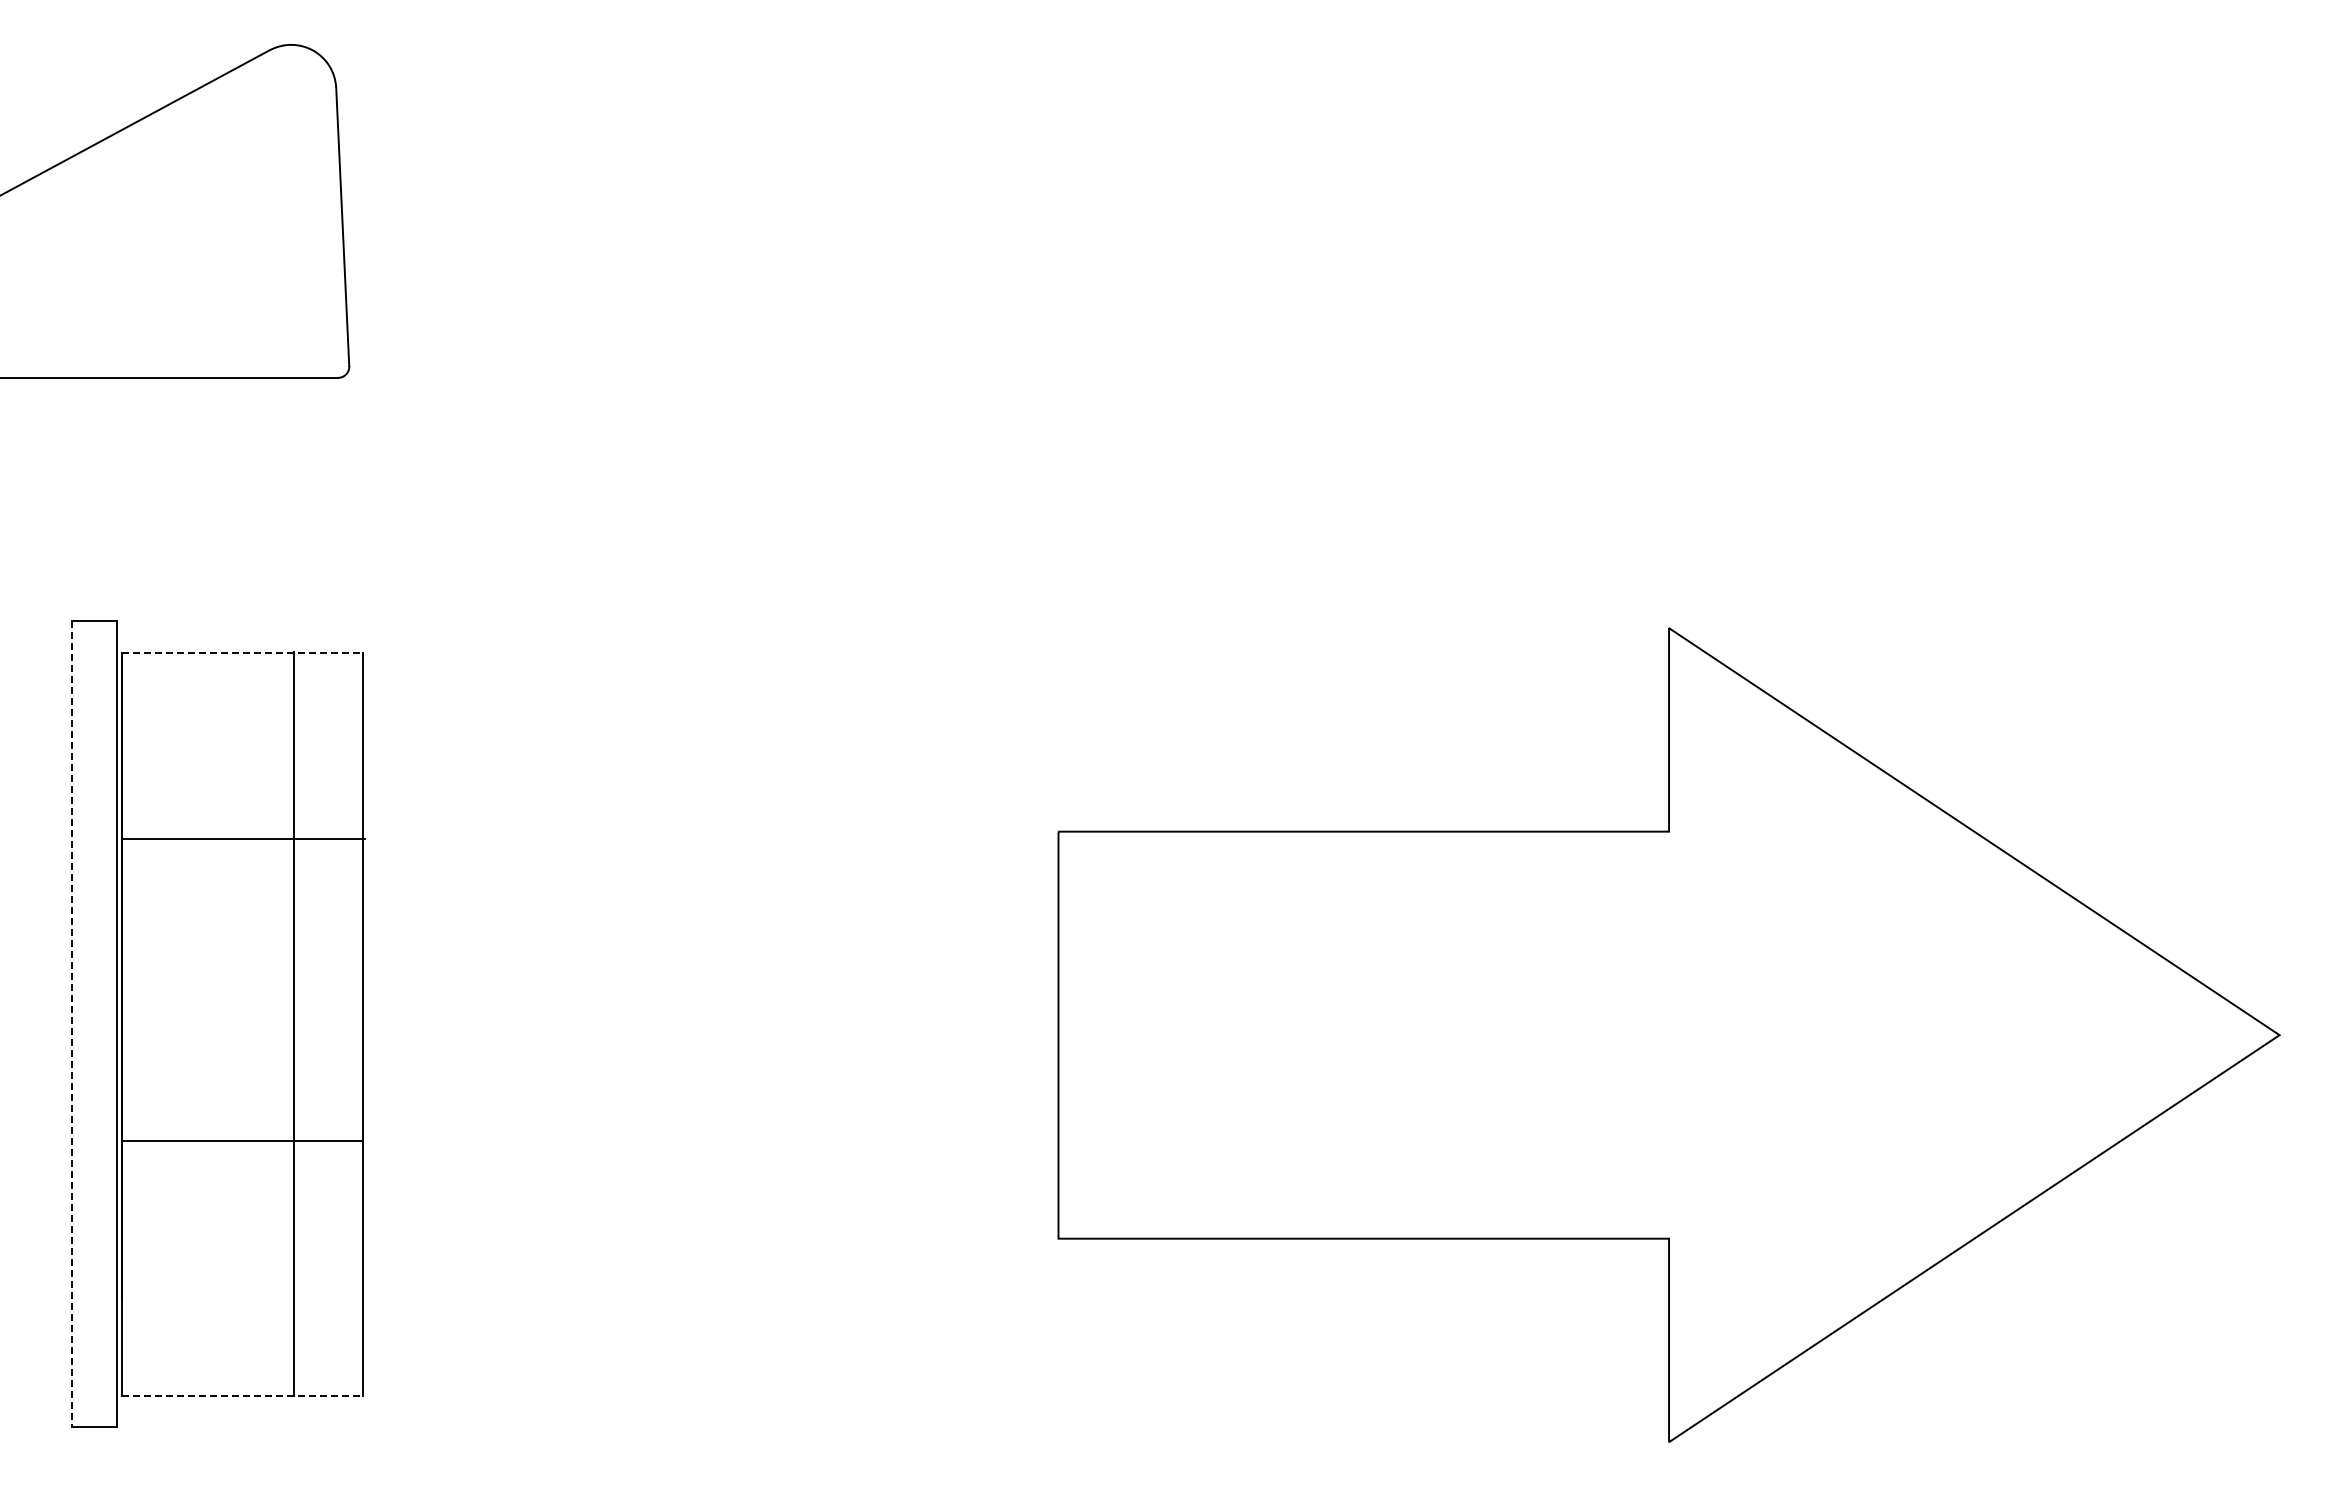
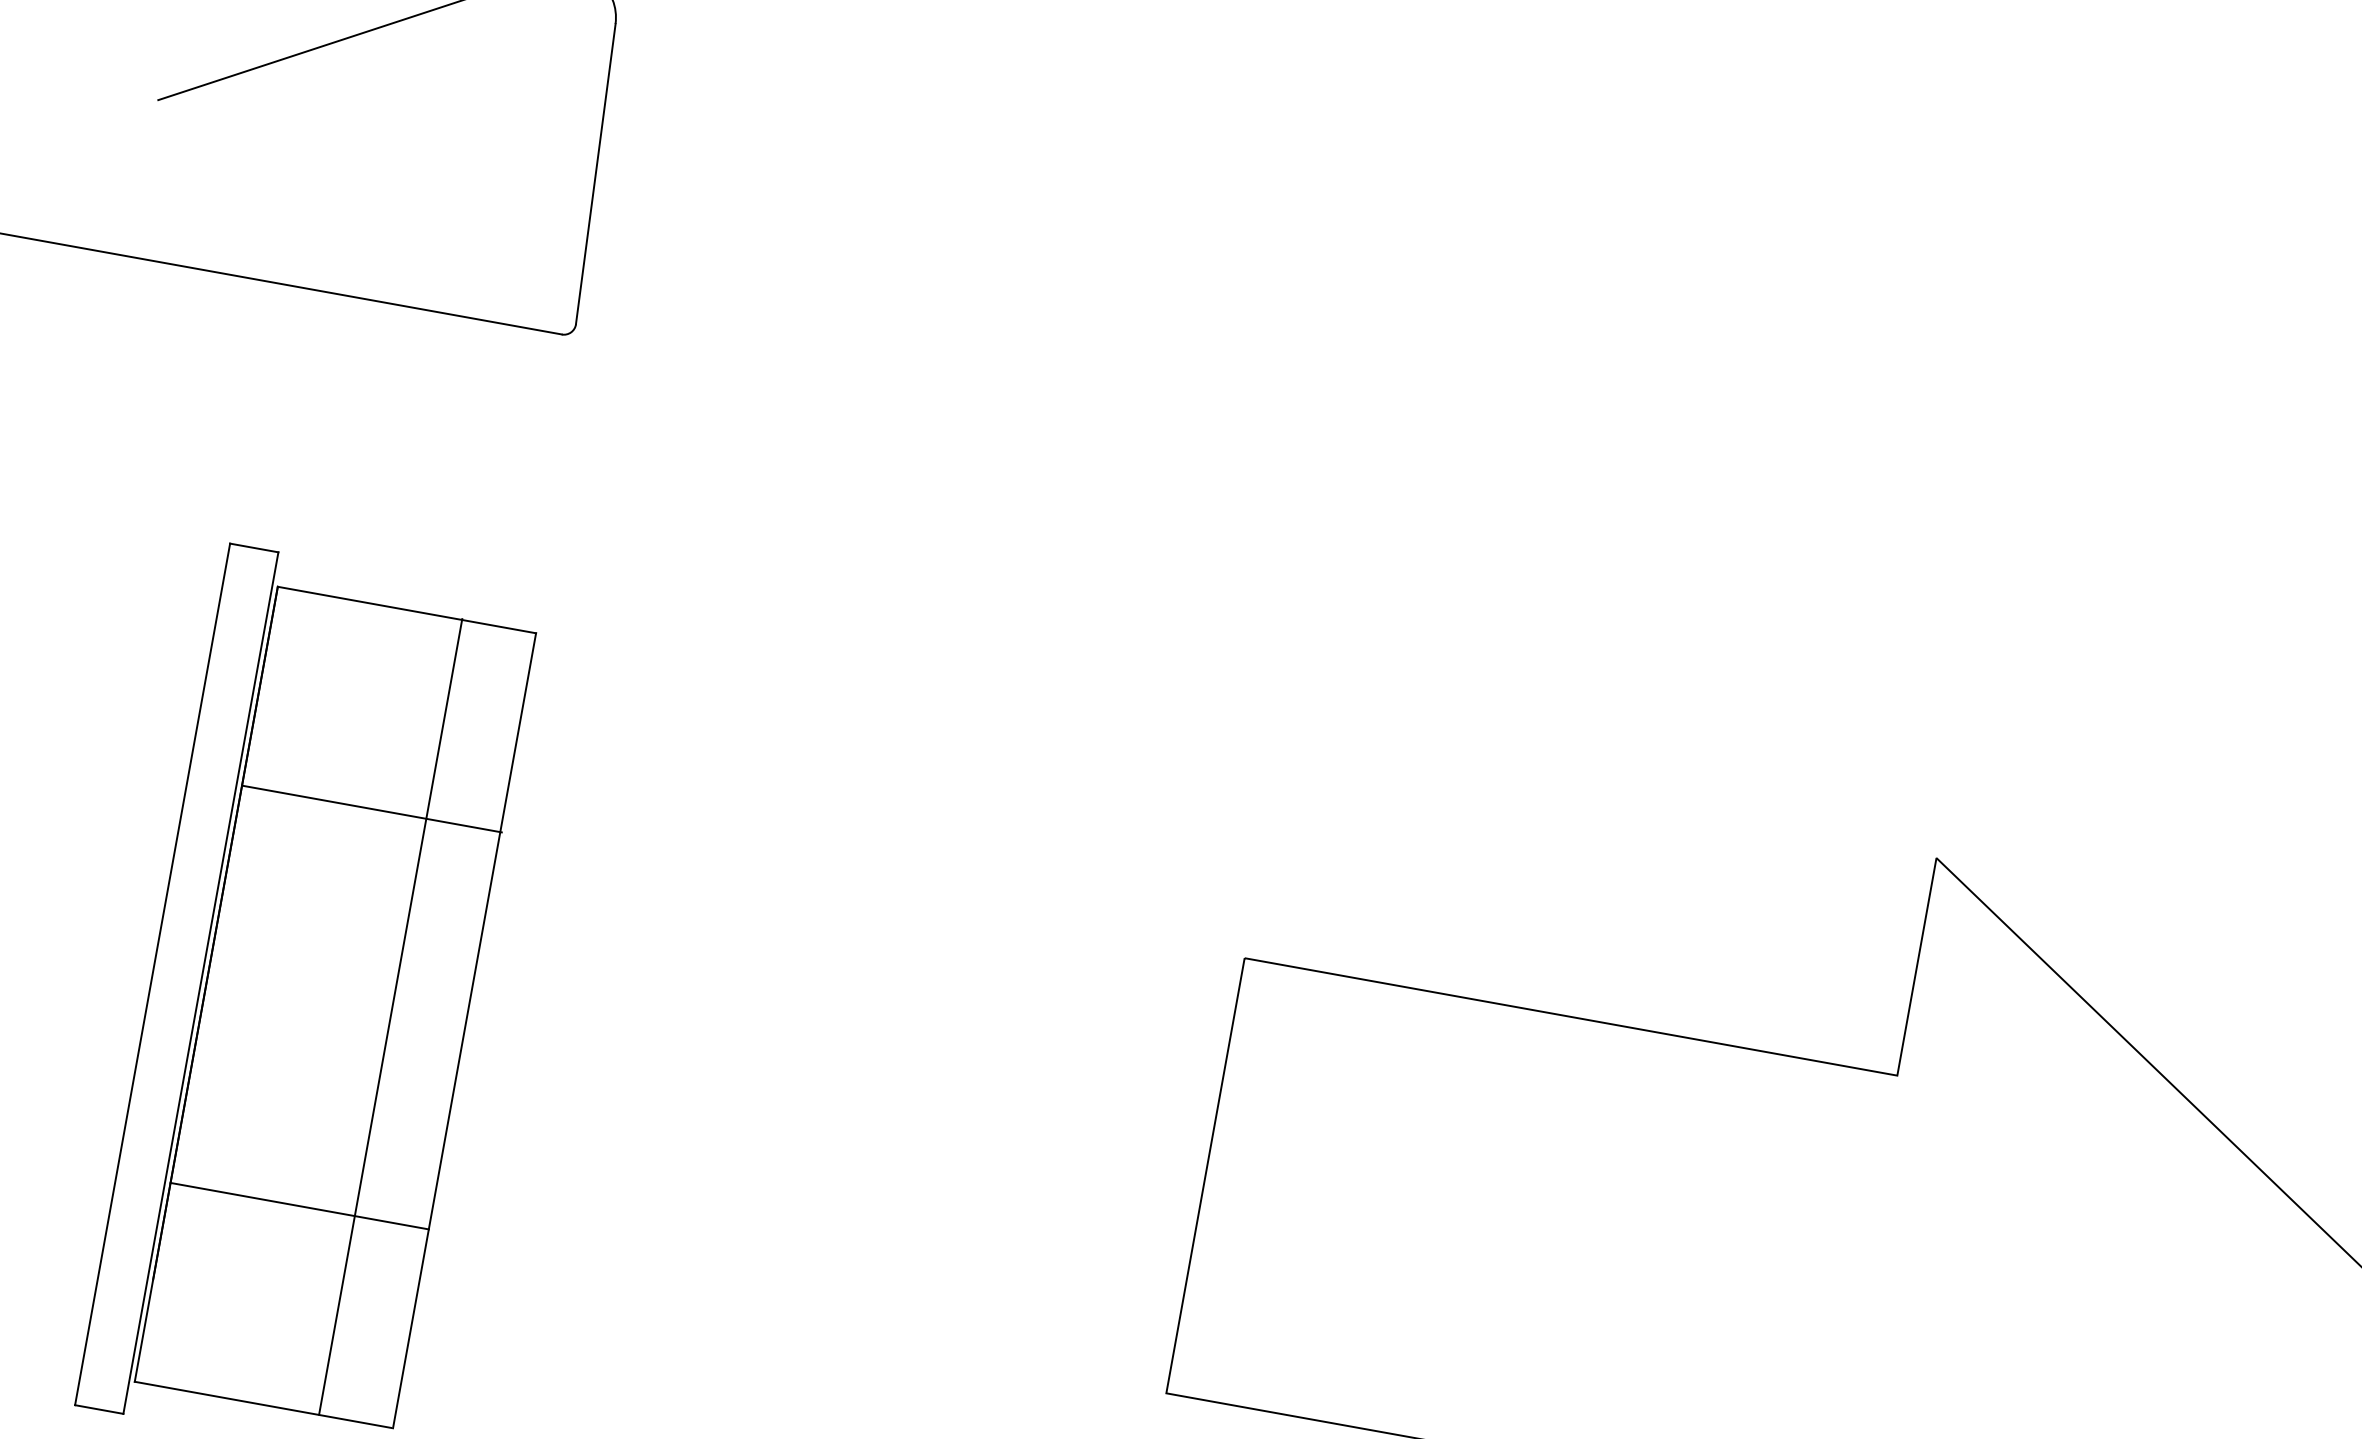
line: (242, 652) -> (406, 609), dashed -> solid
line: (71, 1024) -> (152, 974), dashed -> solid
line: (242, 1141) -> (299, 1206), moved
line: (241, 1396) -> (262, 1404), dashed -> solid

